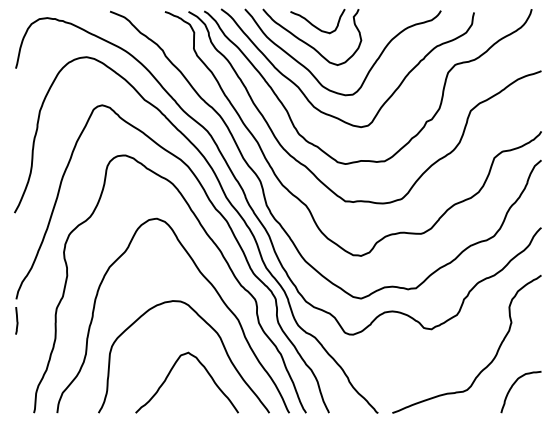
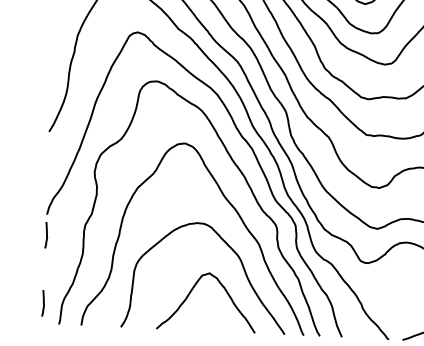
line: (16, 391) -> (43, 302), added

